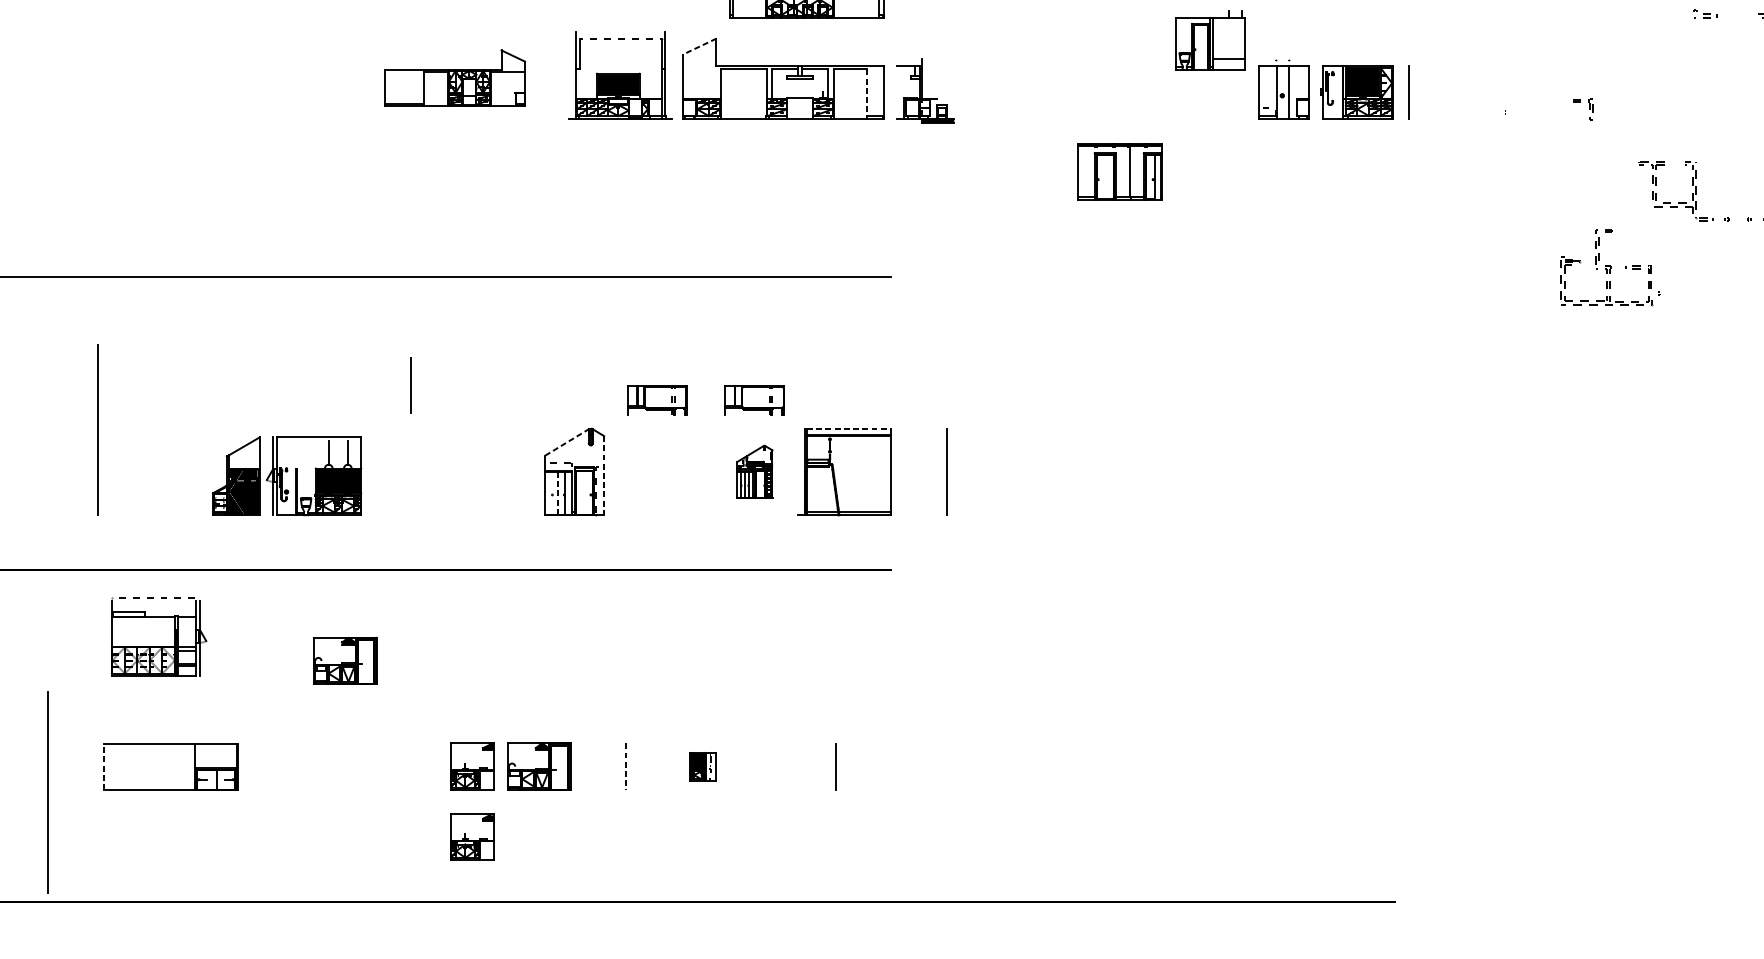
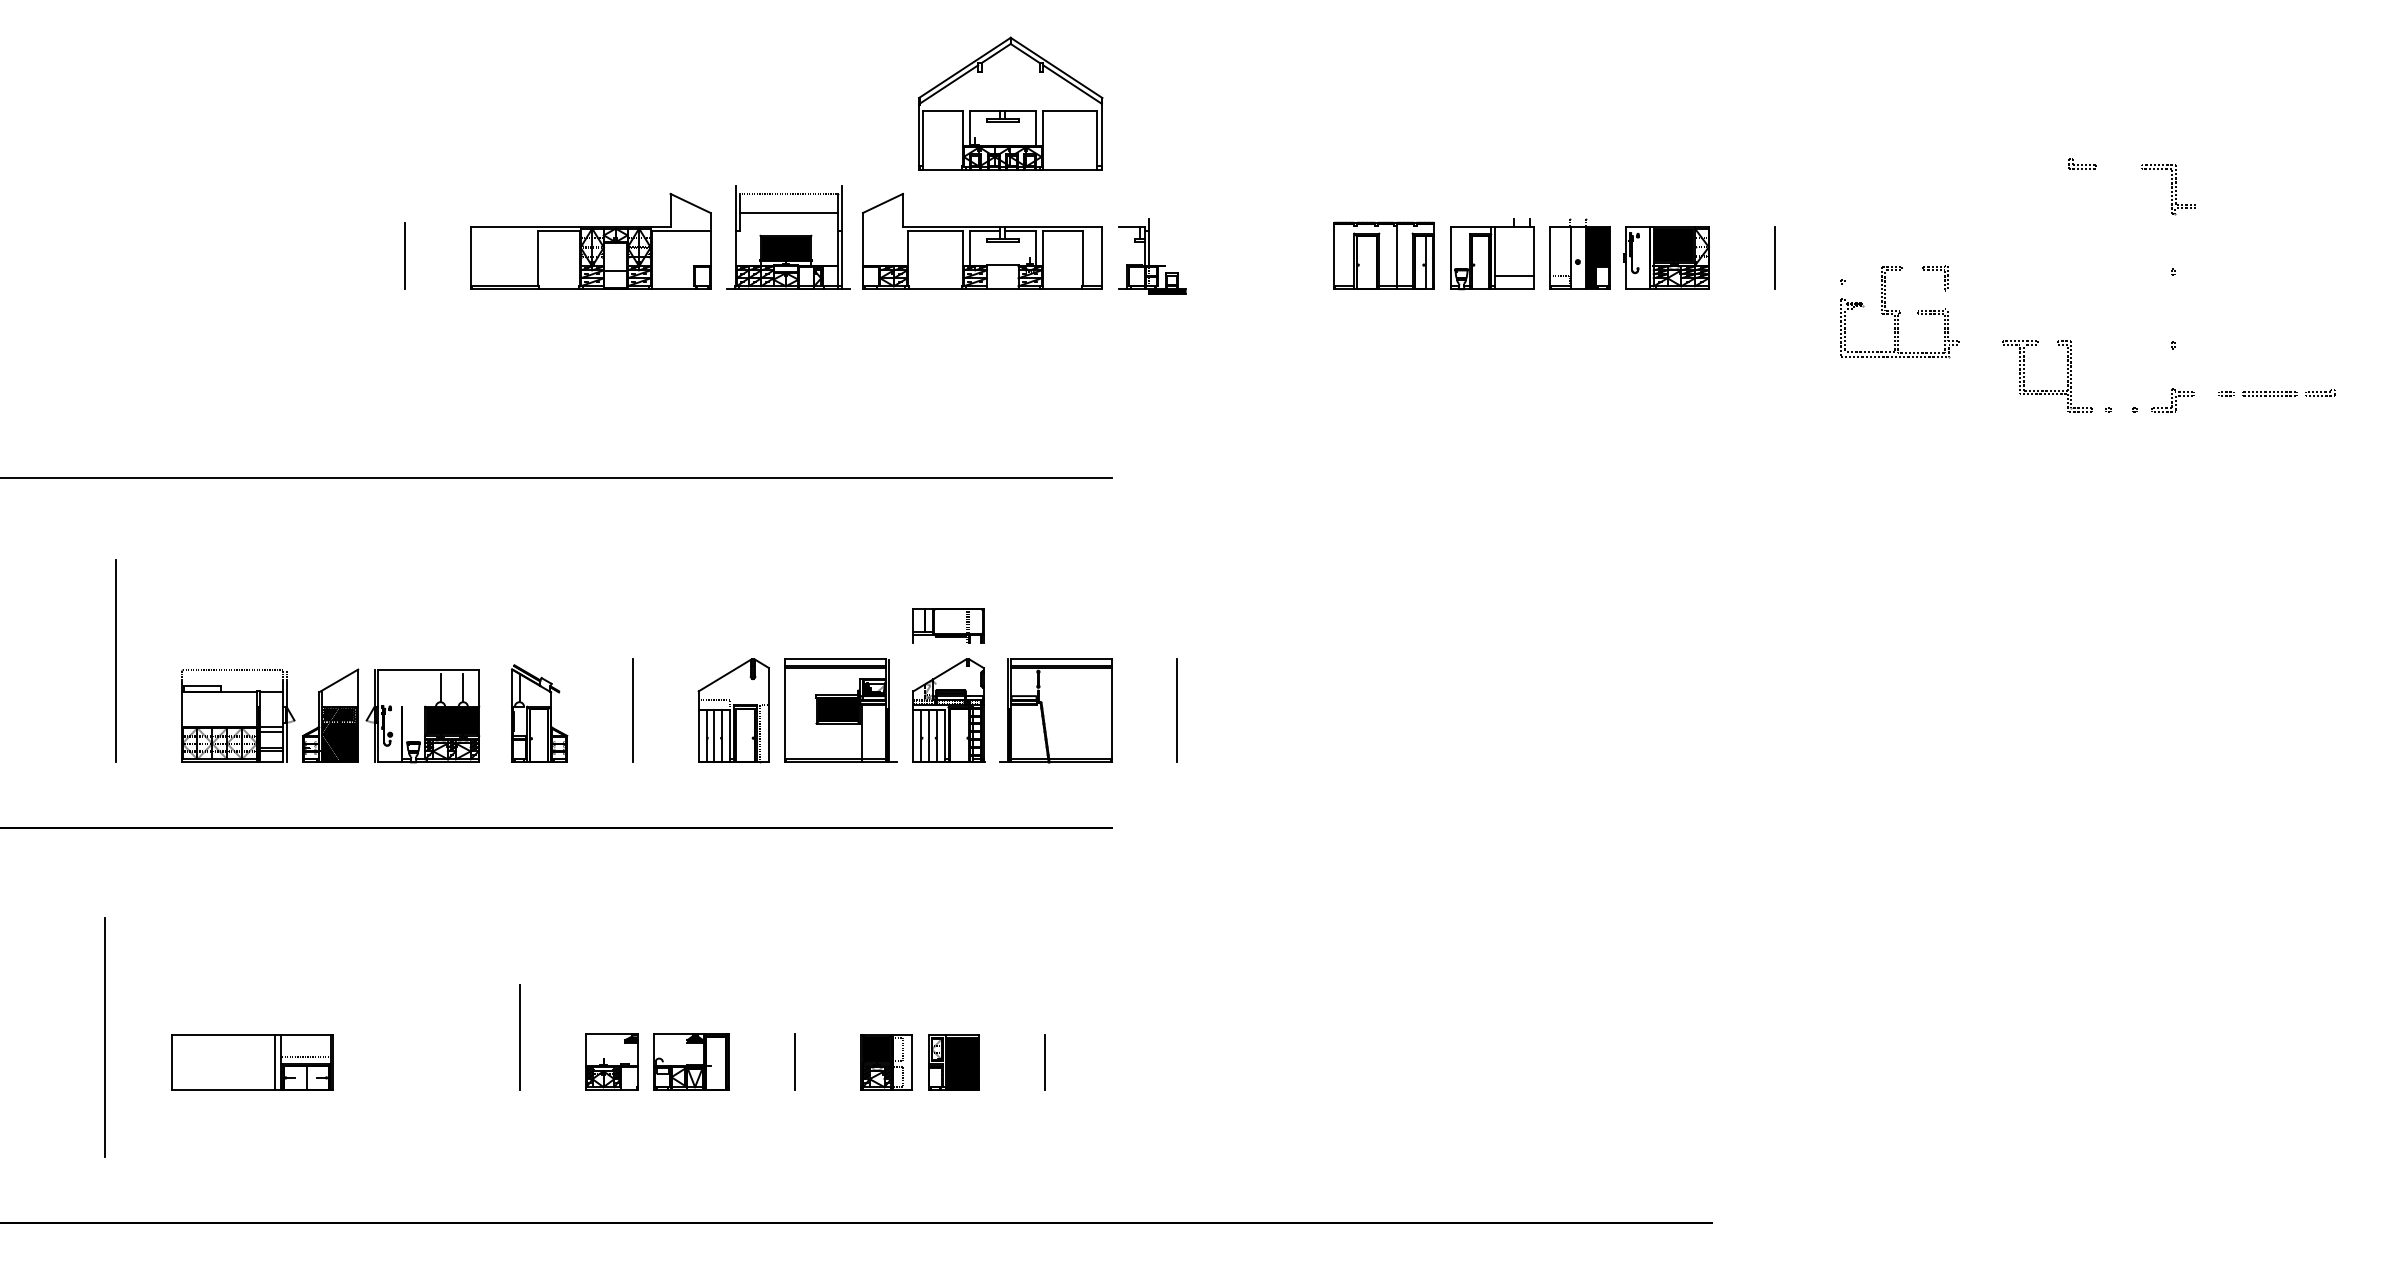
part: (1210, 40) -> (1492, 254), moved
line: (699, 46) -> (882, 203), dashed -> solid
line: (620, 55) -> (788, 213), added
part: (454, 77) -> (590, 240), size x1.43
line: (1408, 91) -> (1774, 257), moved
line: (866, 92) -> (1082, 258), dashed -> solid
fill: (1298, 92) -> (1597, 258), added
part: (1119, 171) -> (1383, 255), moved
part: (1610, 267) -> (1899, 312), moved
line: (410, 384) -> (404, 255), moved
part: (657, 400) -> (832, 625), removed
line: (849, 428) -> (1061, 659), dashed -> solid
line: (97, 429) -> (115, 660), moved
line: (567, 442) -> (725, 675), dashed -> solid
line: (489, 471) -> (632, 710), added
part: (664, 471) -> (840, 710), added
part: (754, 471) -> (948, 710), size x1.67
part: (411, 474) -> (539, 713), added
line: (603, 475) -> (768, 715), dashed -> solid
line: (551, 492) -> (706, 735), added
line: (558, 493) -> (714, 736), dashed -> solid
part: (159, 636) -> (238, 715), moved
part: (345, 660) -> (460, 935), removed
line: (394, 745) -> (519, 1037), added
line: (216, 761) -> (306, 1056), added
line: (104, 766) -> (172, 1062), dashed -> solid
line: (189, 766) -> (274, 1062), added
line: (625, 766) -> (794, 1062), dashed -> solid
part: (702, 766) -> (886, 1062), size x1.67
part: (758, 766) -> (953, 1062), added
line: (47, 791) -> (104, 1037), moved
part: (472, 836) -> (611, 1145), removed

